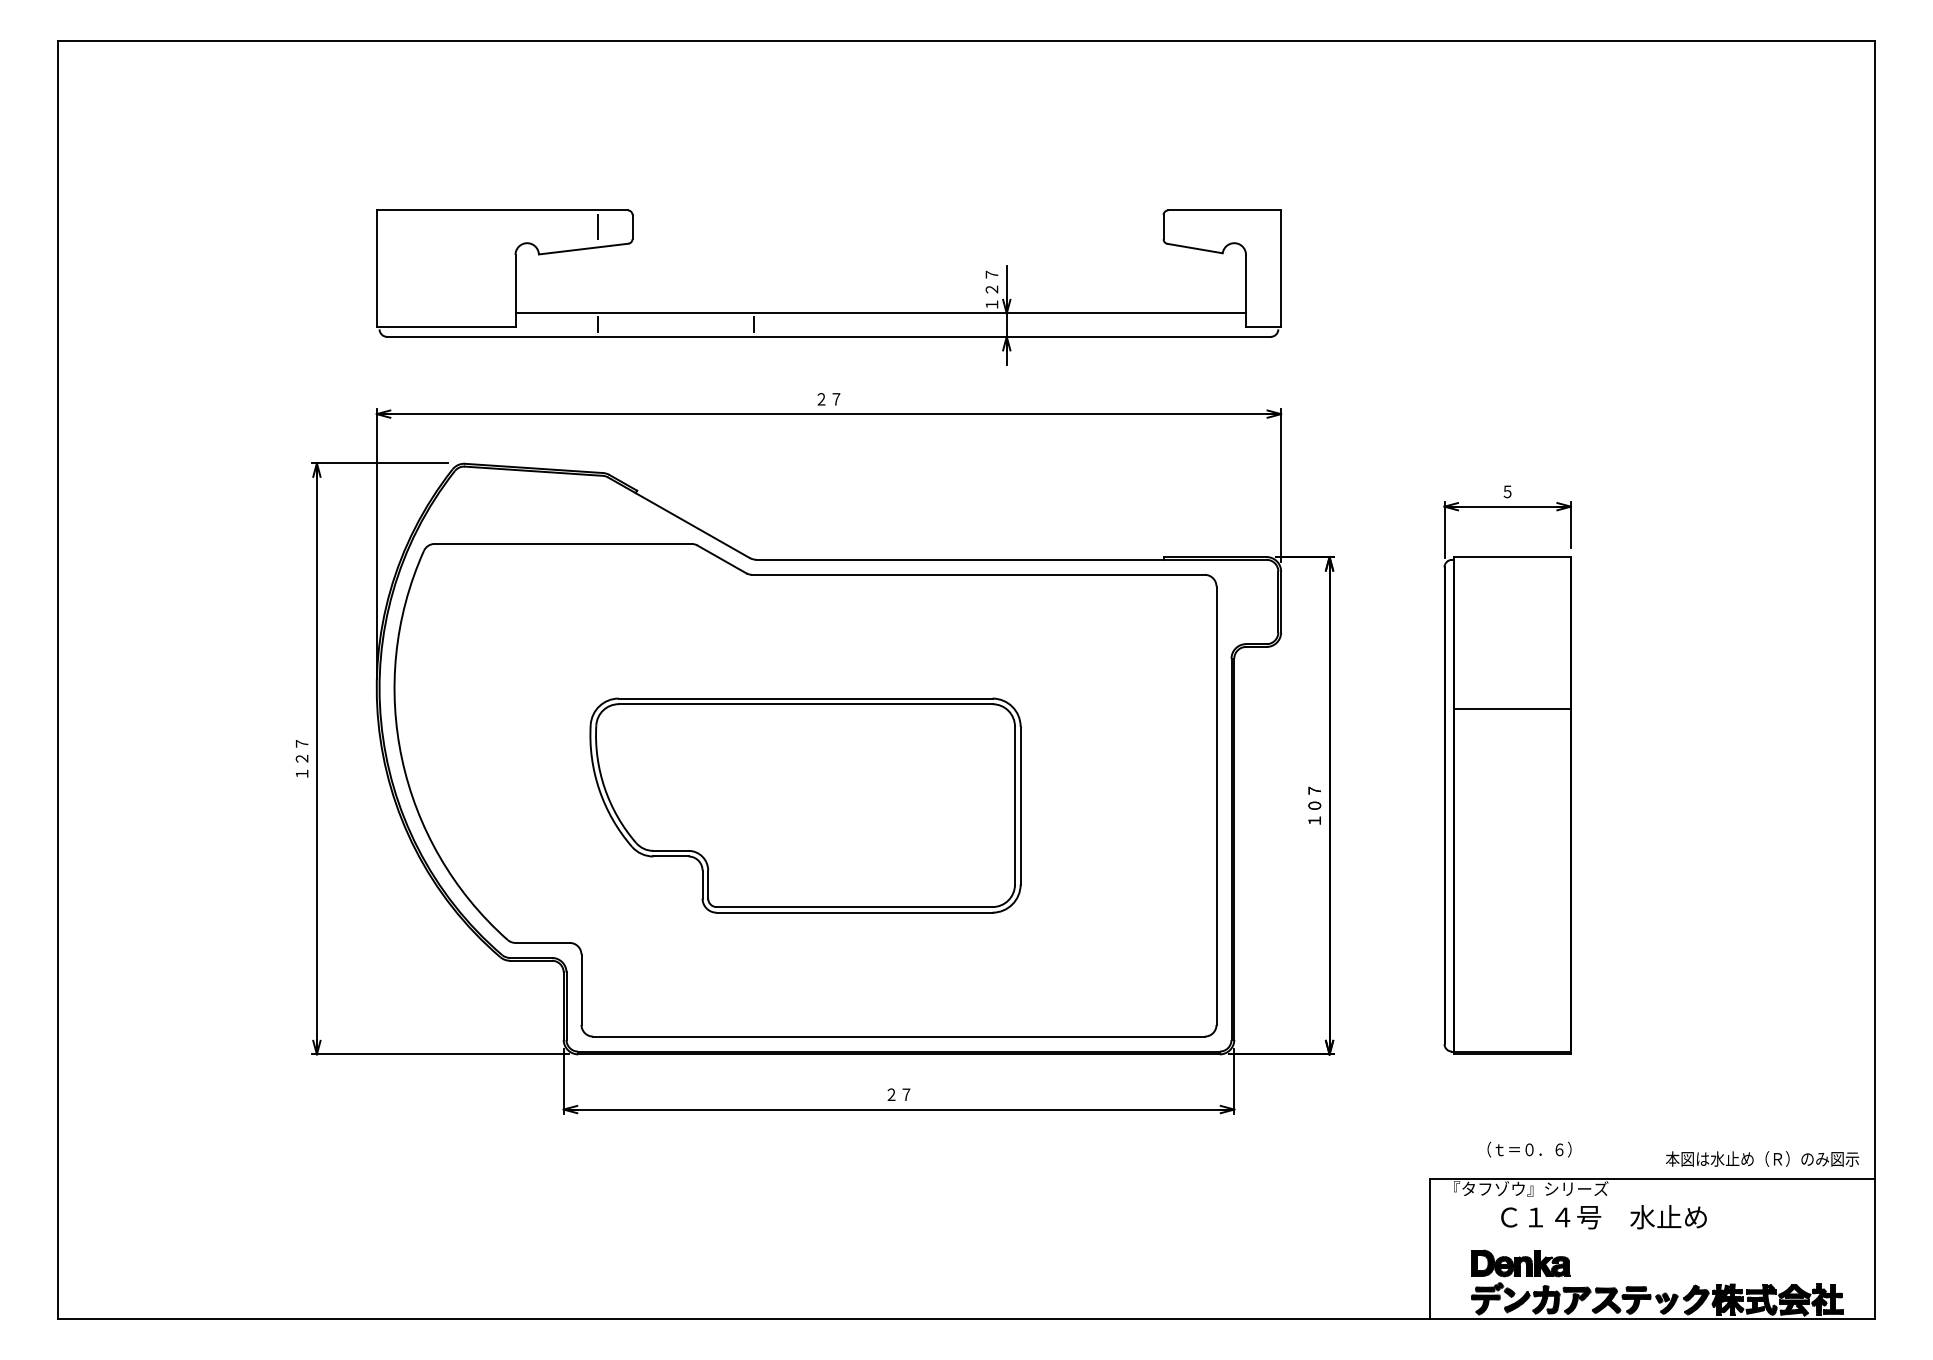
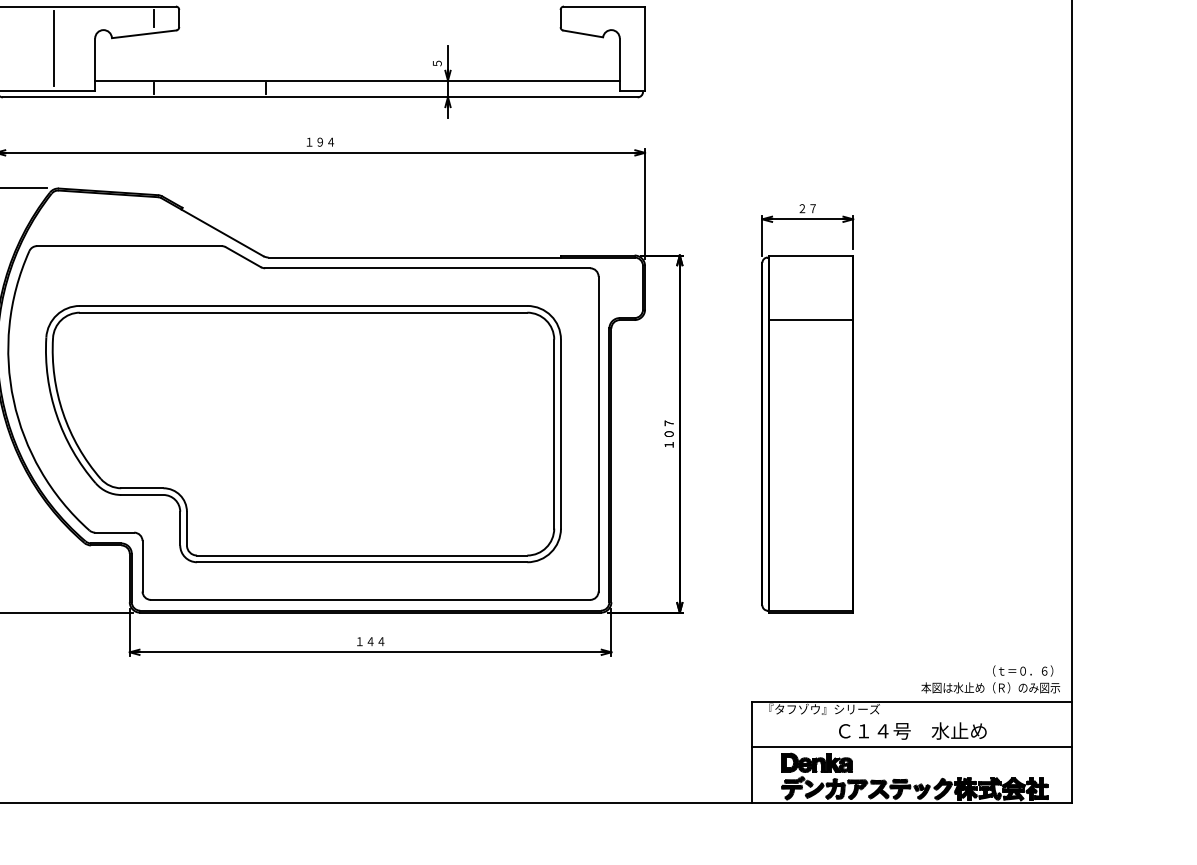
line: (457, 268) -> (53, 48), added
text: (991, 289) -> (437, 63), １２７ -> ５
text: (829, 399) -> (320, 142), ２７ -> １９４
text: (1507, 491) -> (807, 208), ５ -> ２７
line: (1511, 708) -> (810, 319), moved
part: (805, 805) -> (303, 433), size x1.67
text: (899, 1094) -> (370, 641), ２７ -> １４４
text: (1529, 1149) -> (1023, 670), moved
text: (1603, 1217) -> (912, 731), moved
line: (1652, 1241) -> (911, 747), added

